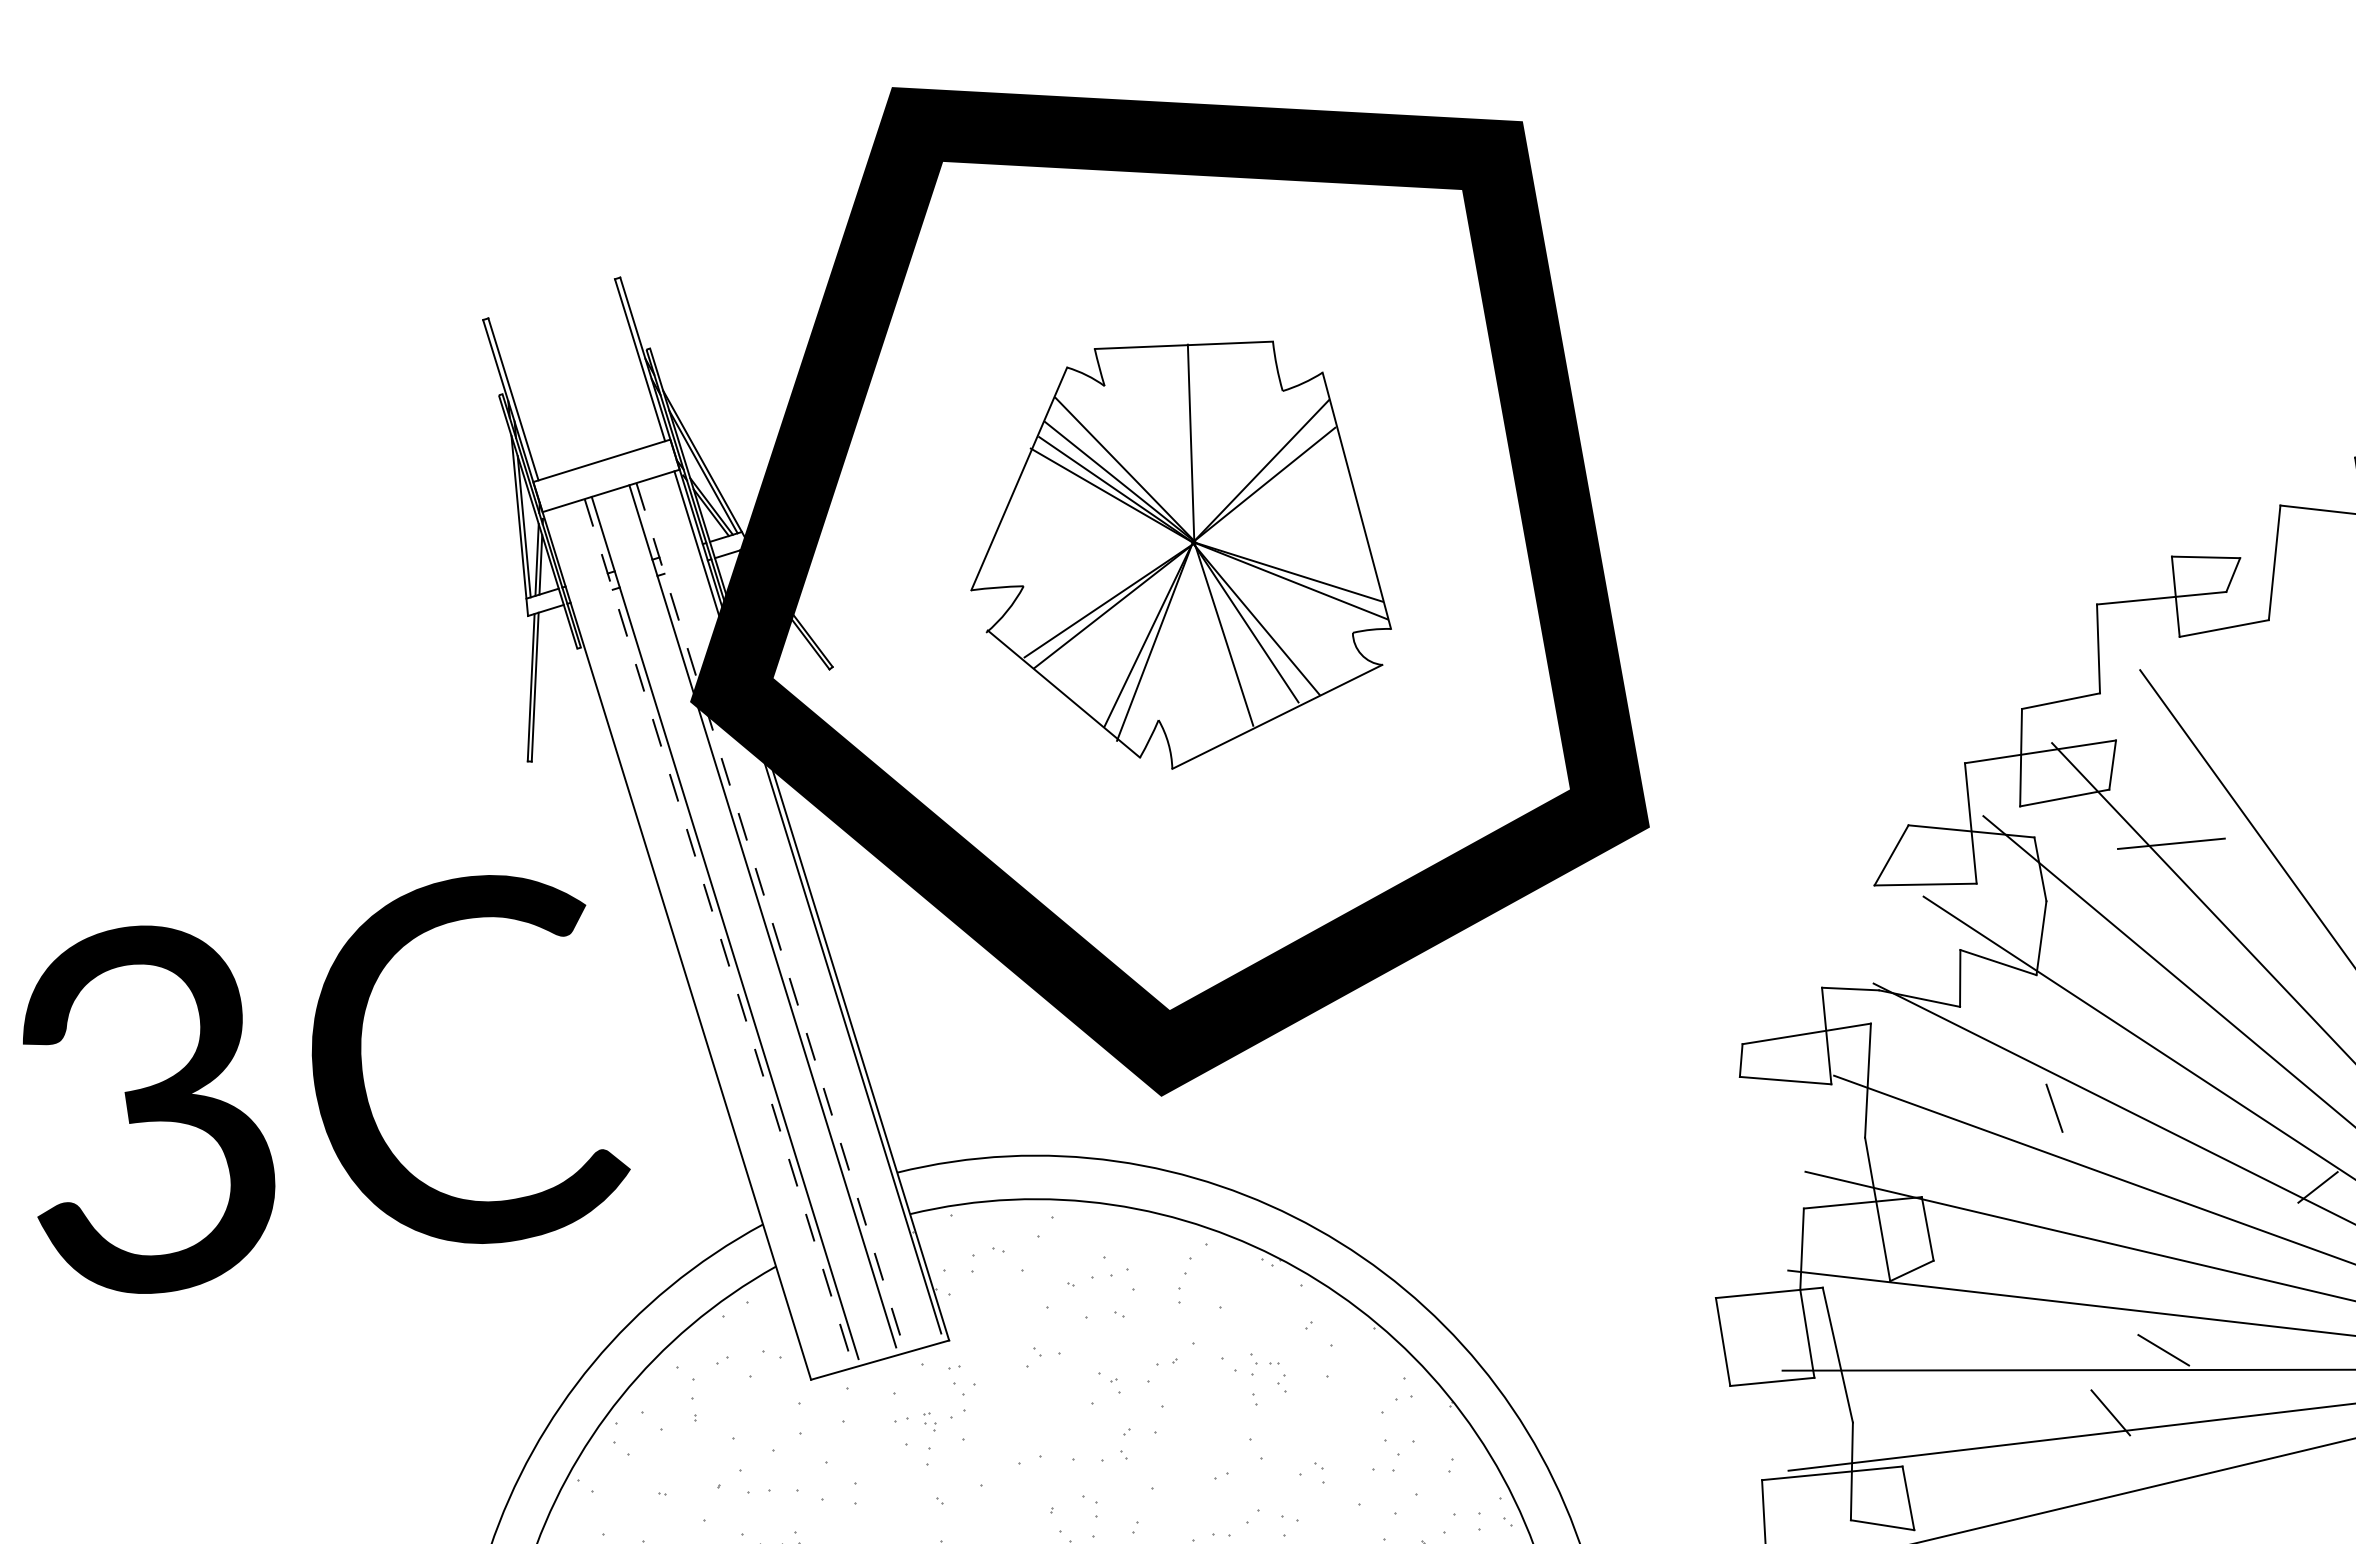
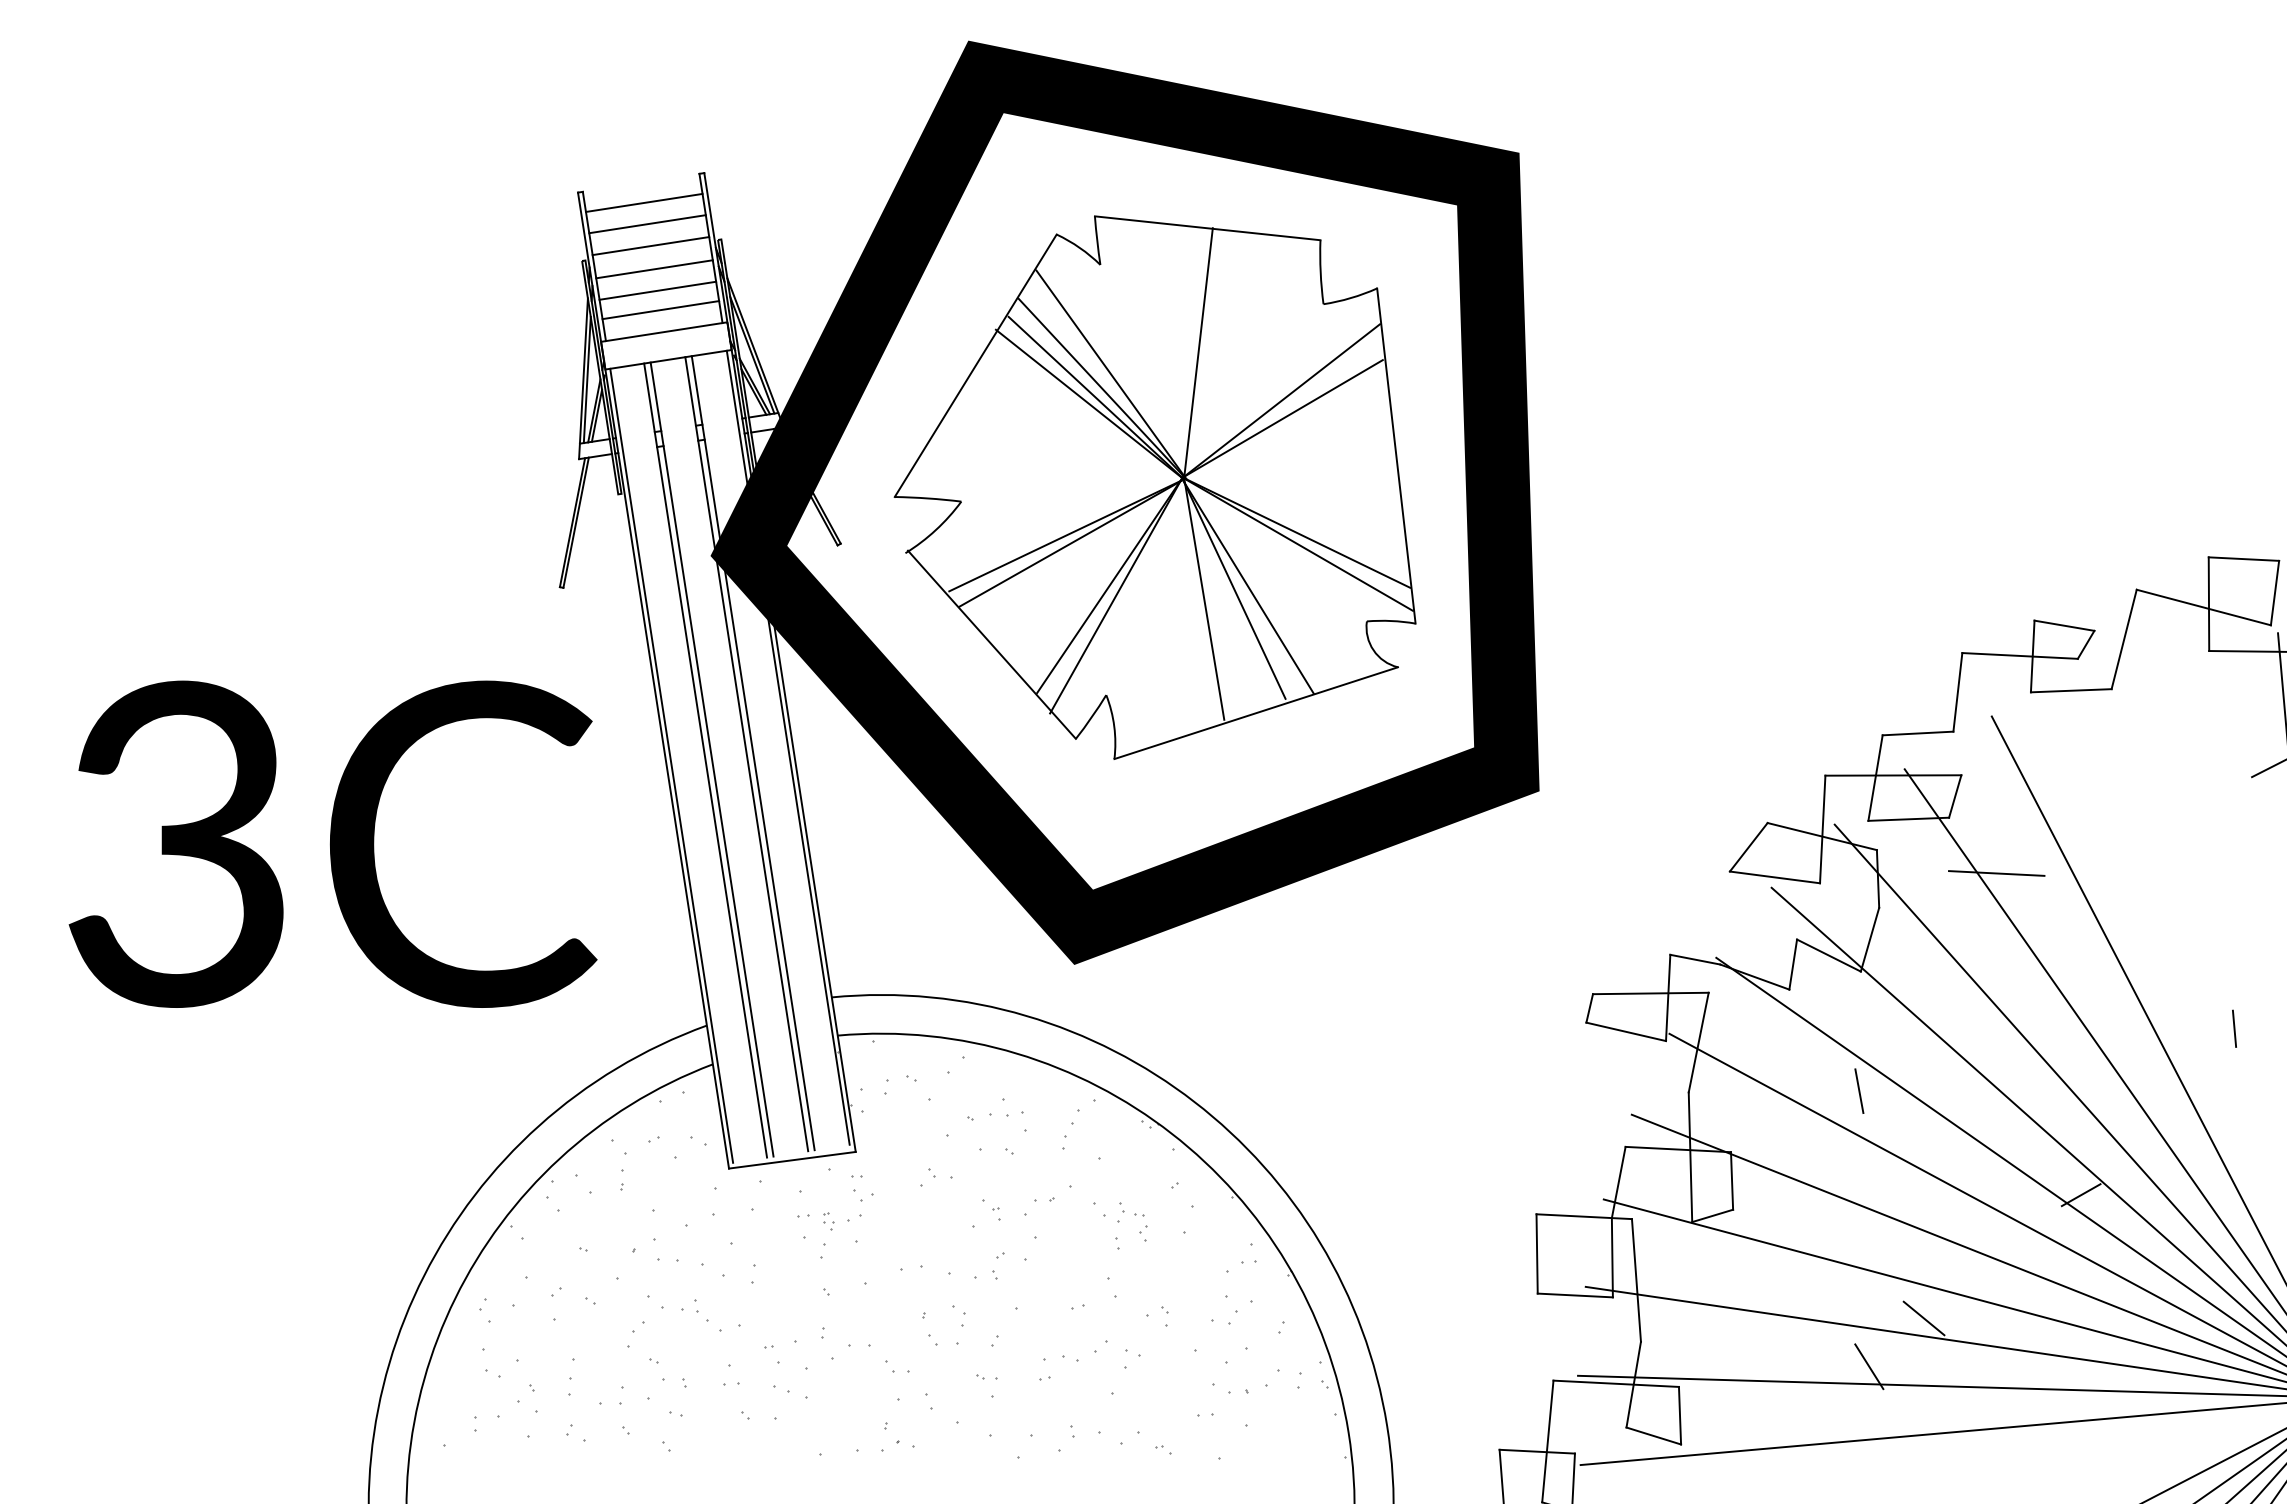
line: (557, 320) -> (643, 202), added
line: (565, 344) -> (647, 224), added
line: (572, 367) -> (650, 246), added
line: (580, 392) -> (654, 269), added
line: (587, 415) -> (657, 290), added
line: (594, 437) -> (660, 310), added
part: (1172, 553) -> (1154, 487), size x1.43
line: (770, 914) -> (753, 753), dashed -> solid
line: (717, 930) -> (705, 760), dashed -> solid
line: (681, 941) -> (671, 765), added

